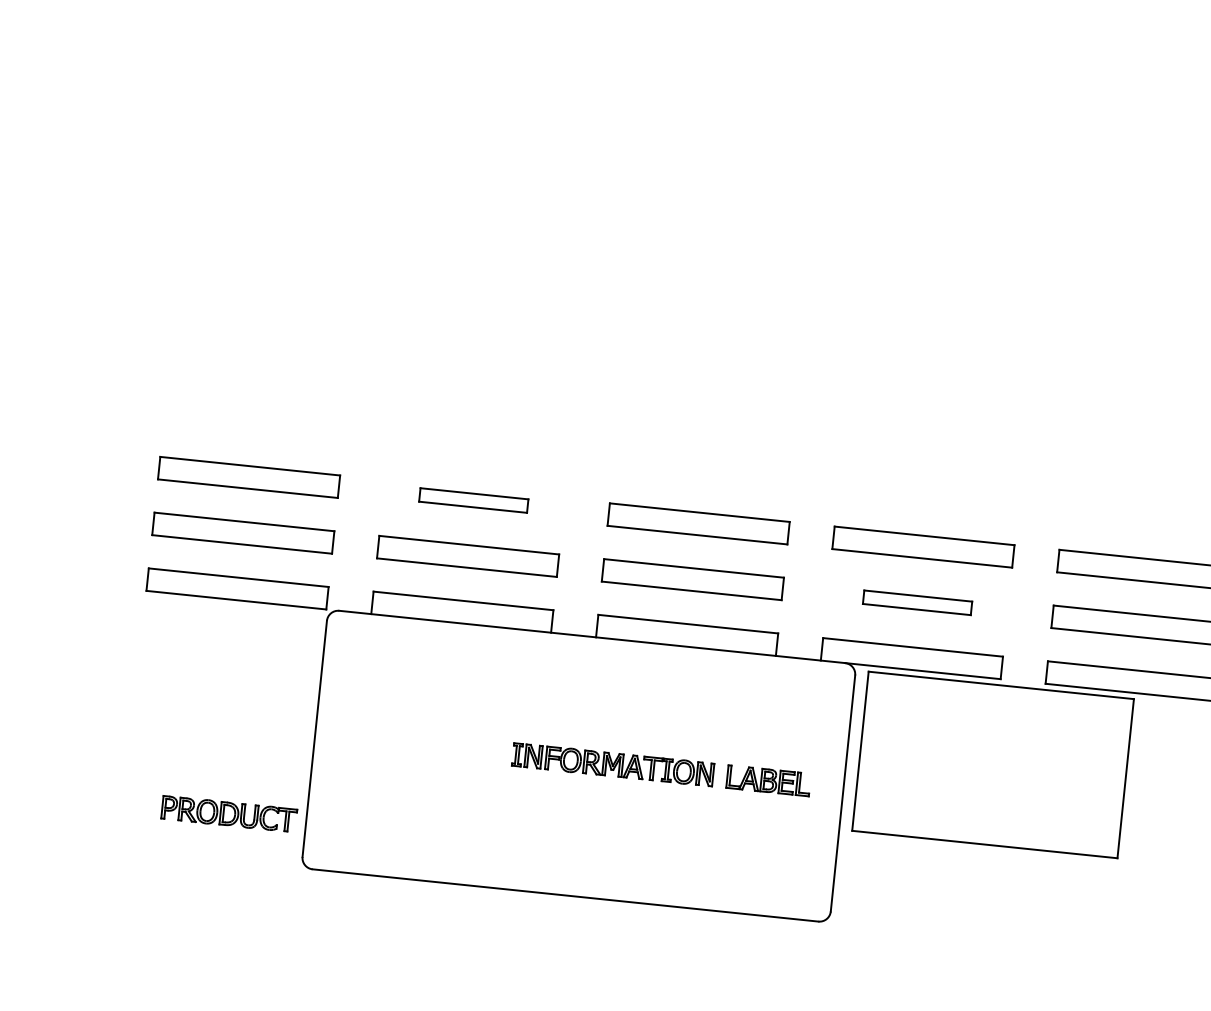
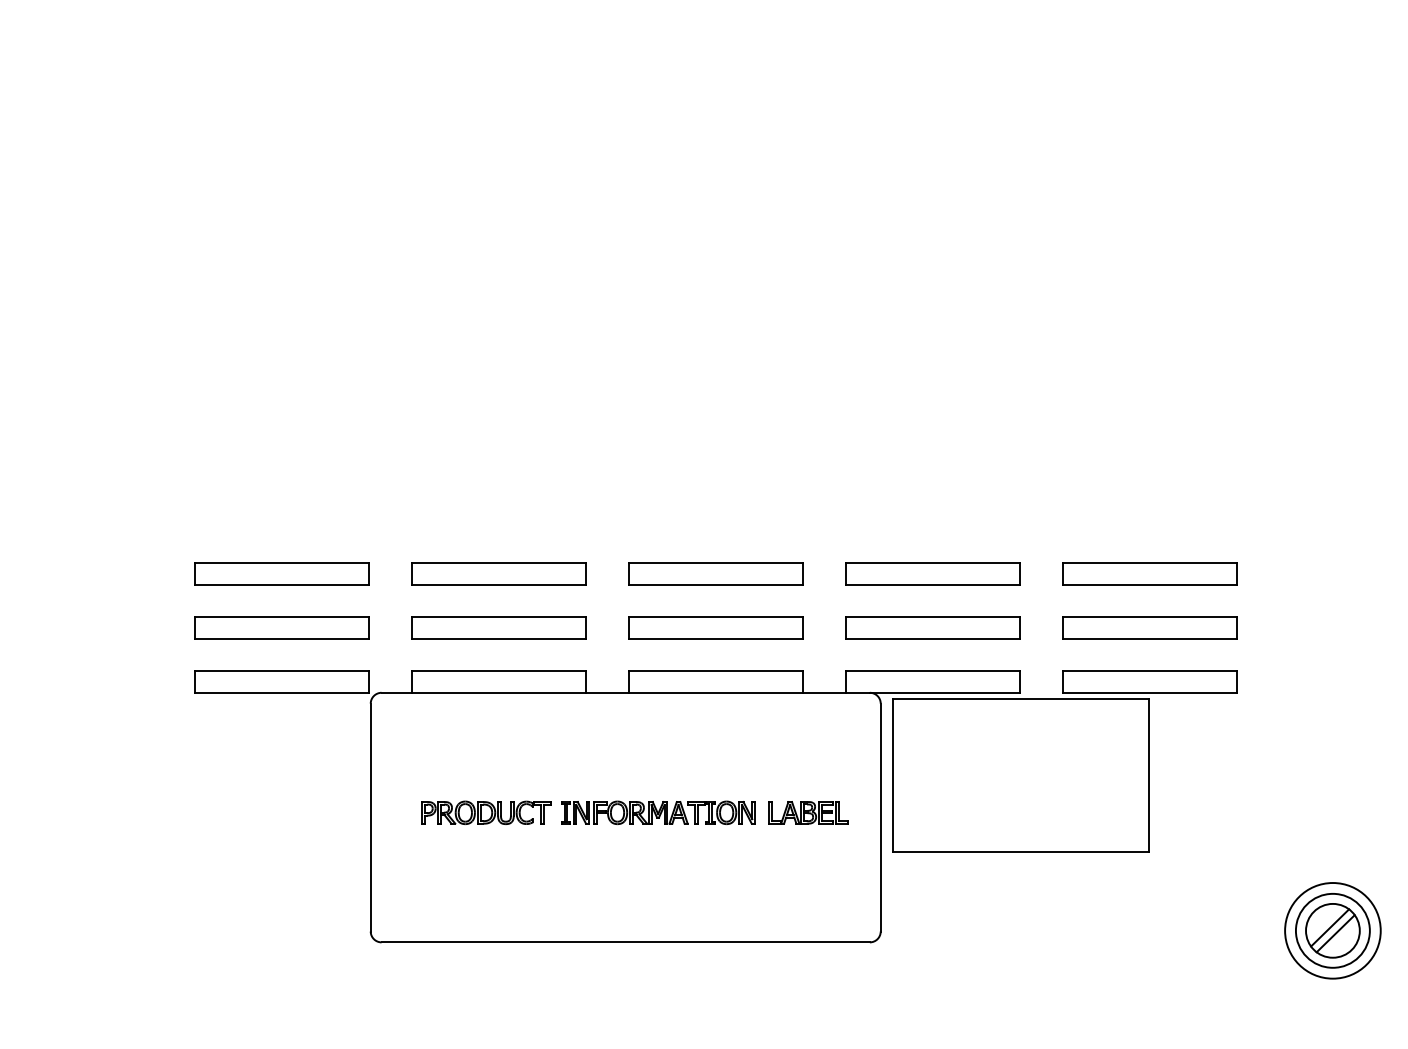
part: (473, 499) -> (498, 573), size x1.67
part: (916, 602) -> (932, 627), size x1.67
part: (229, 813) -> (486, 812), moved

